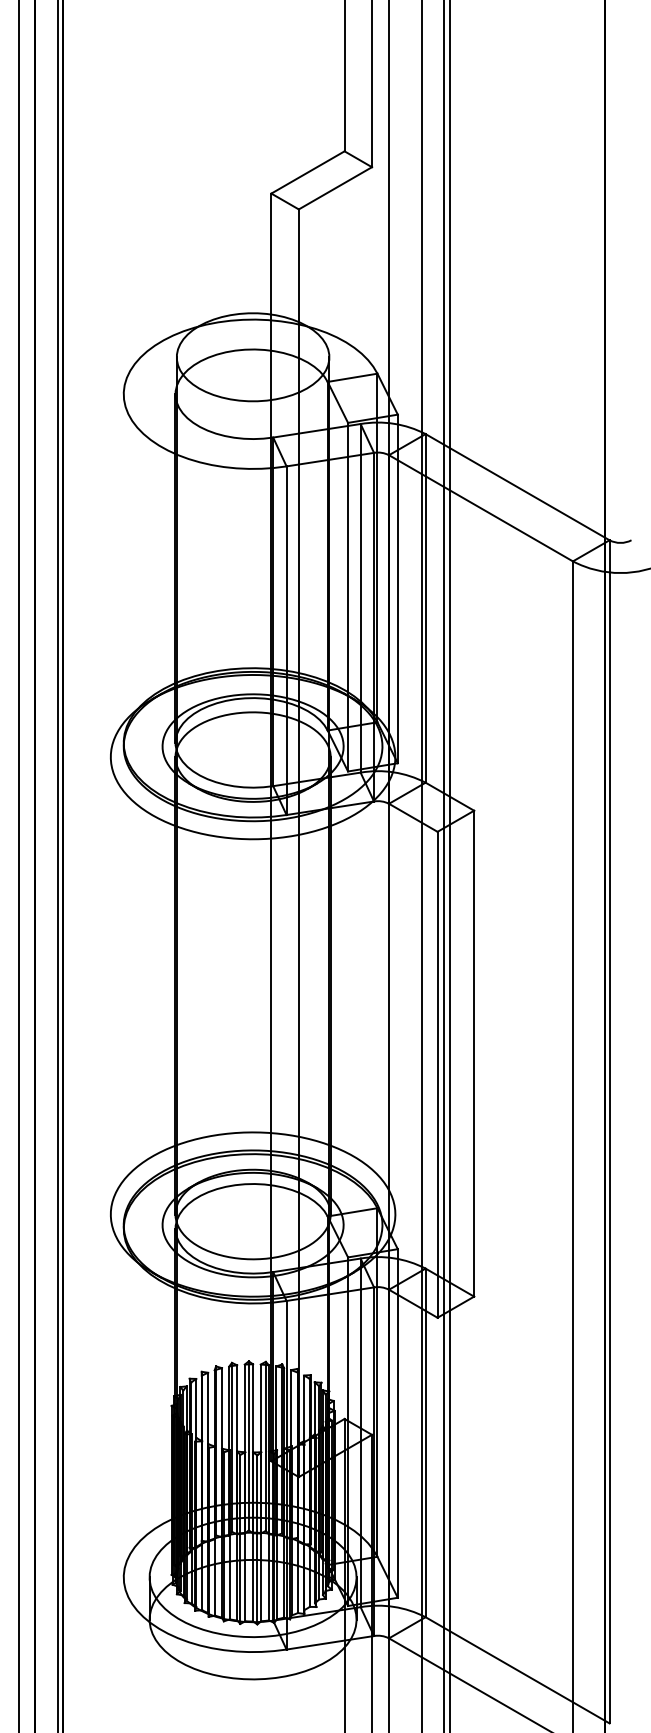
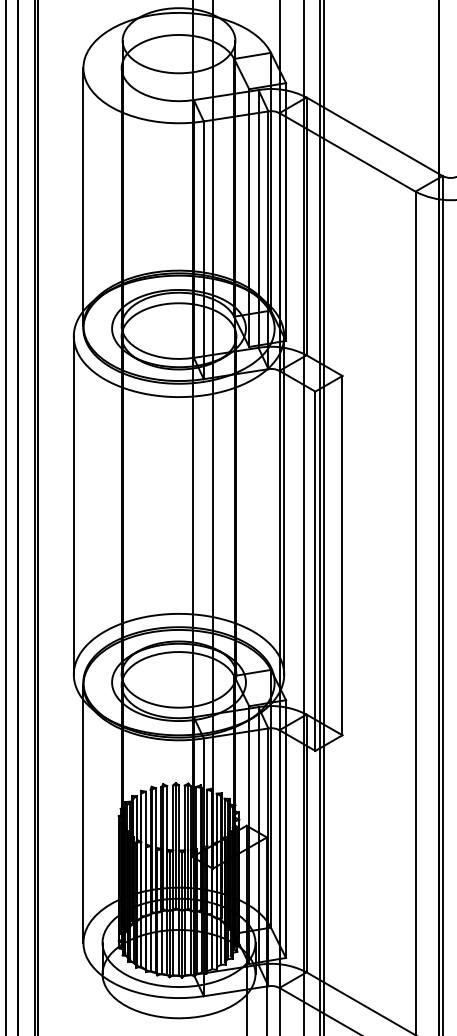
line: (123, 568) -> (83, 196), added
line: (110, 985) -> (73, 505), added
line: (395, 985) -> (284, 505), added
line: (123, 1402) -> (83, 813), added

